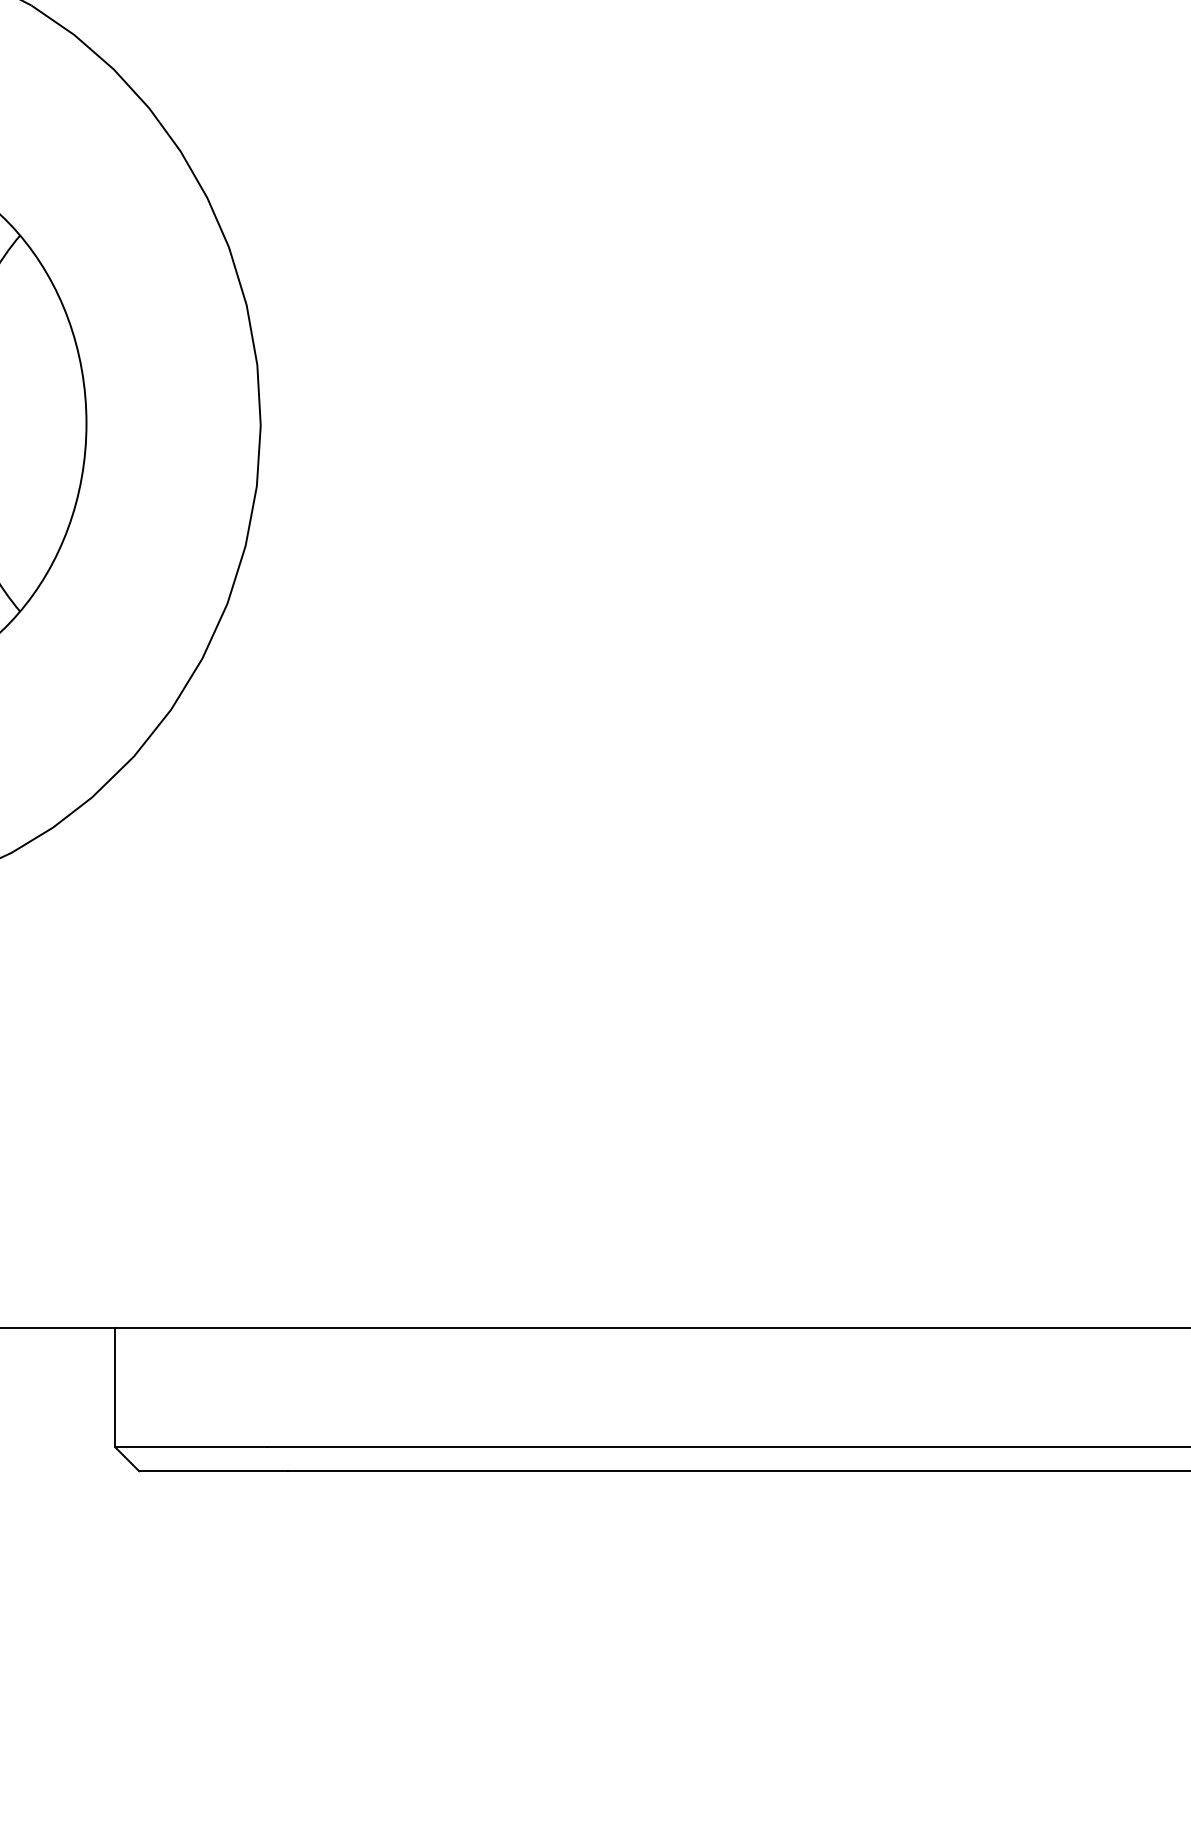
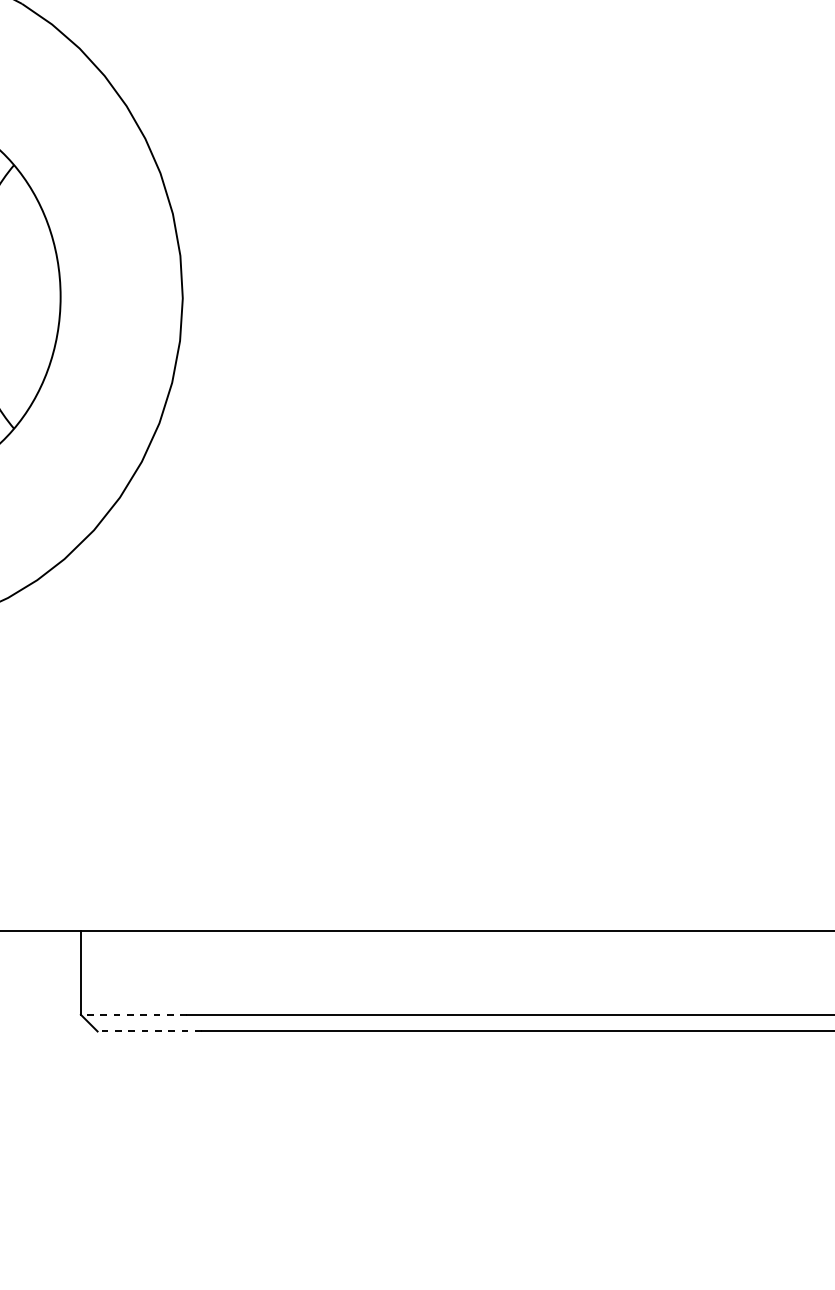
line: (191, 1447) -> (134, 1014), solid -> dashed
line: (213, 1471) -> (149, 1031), solid -> dashed

